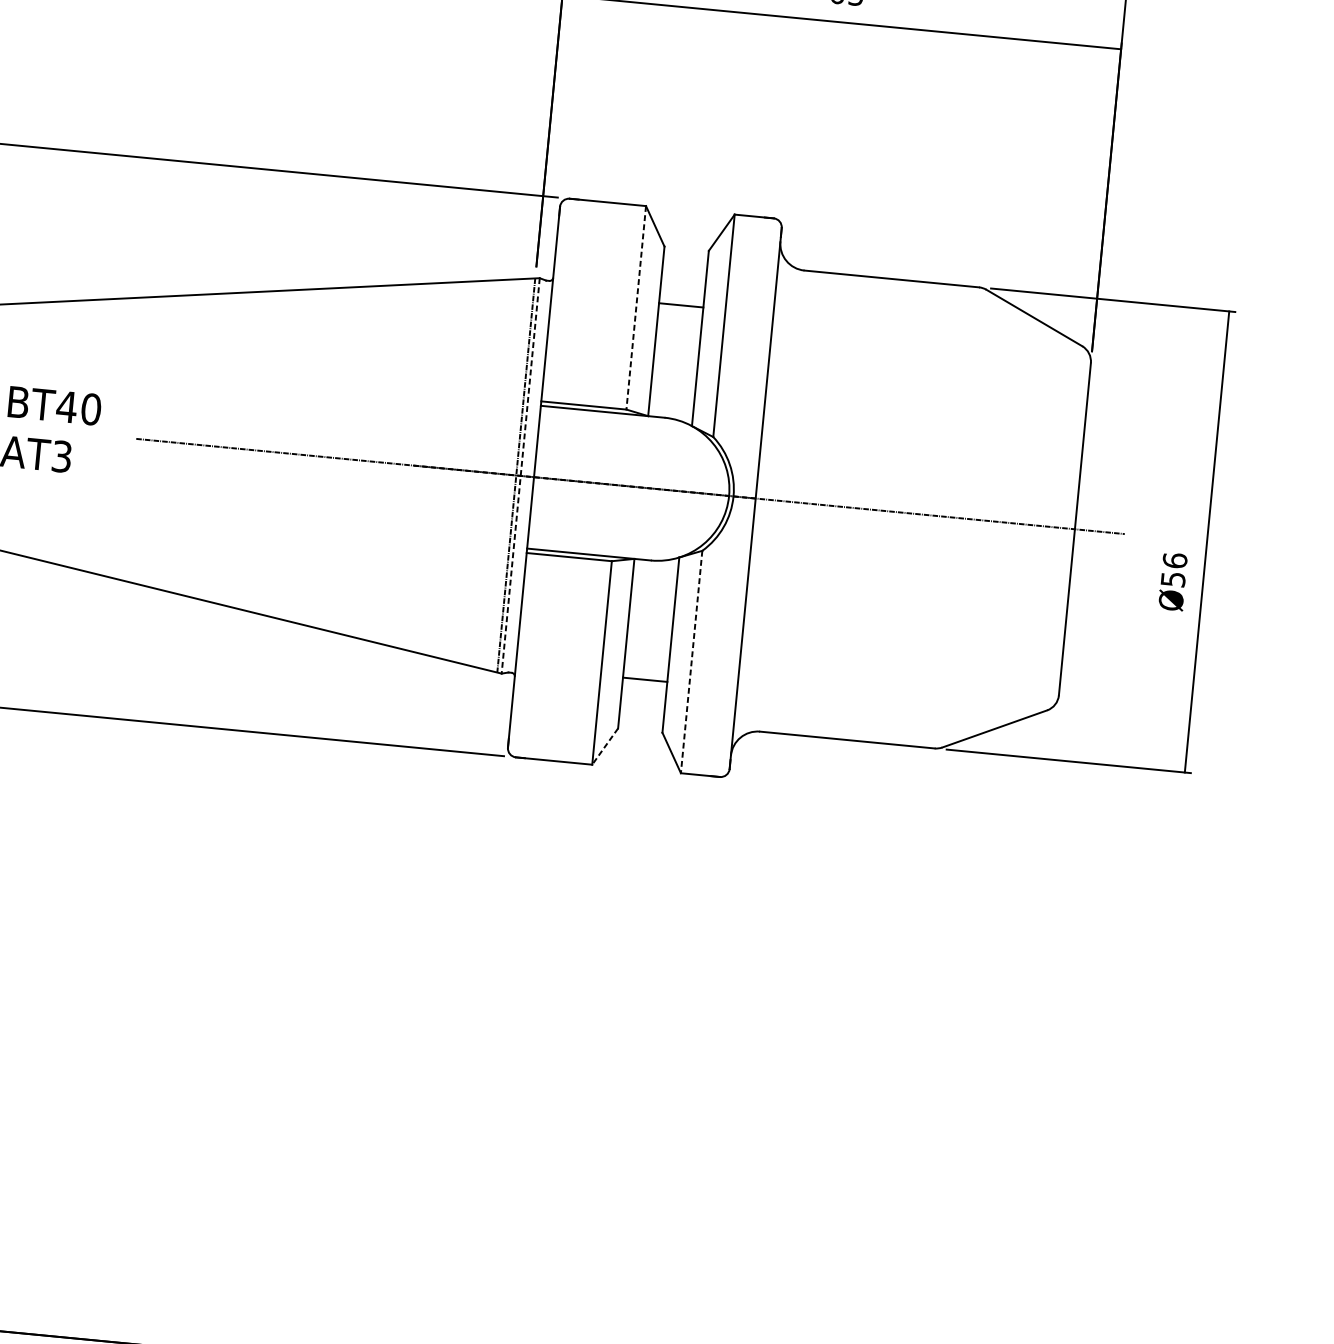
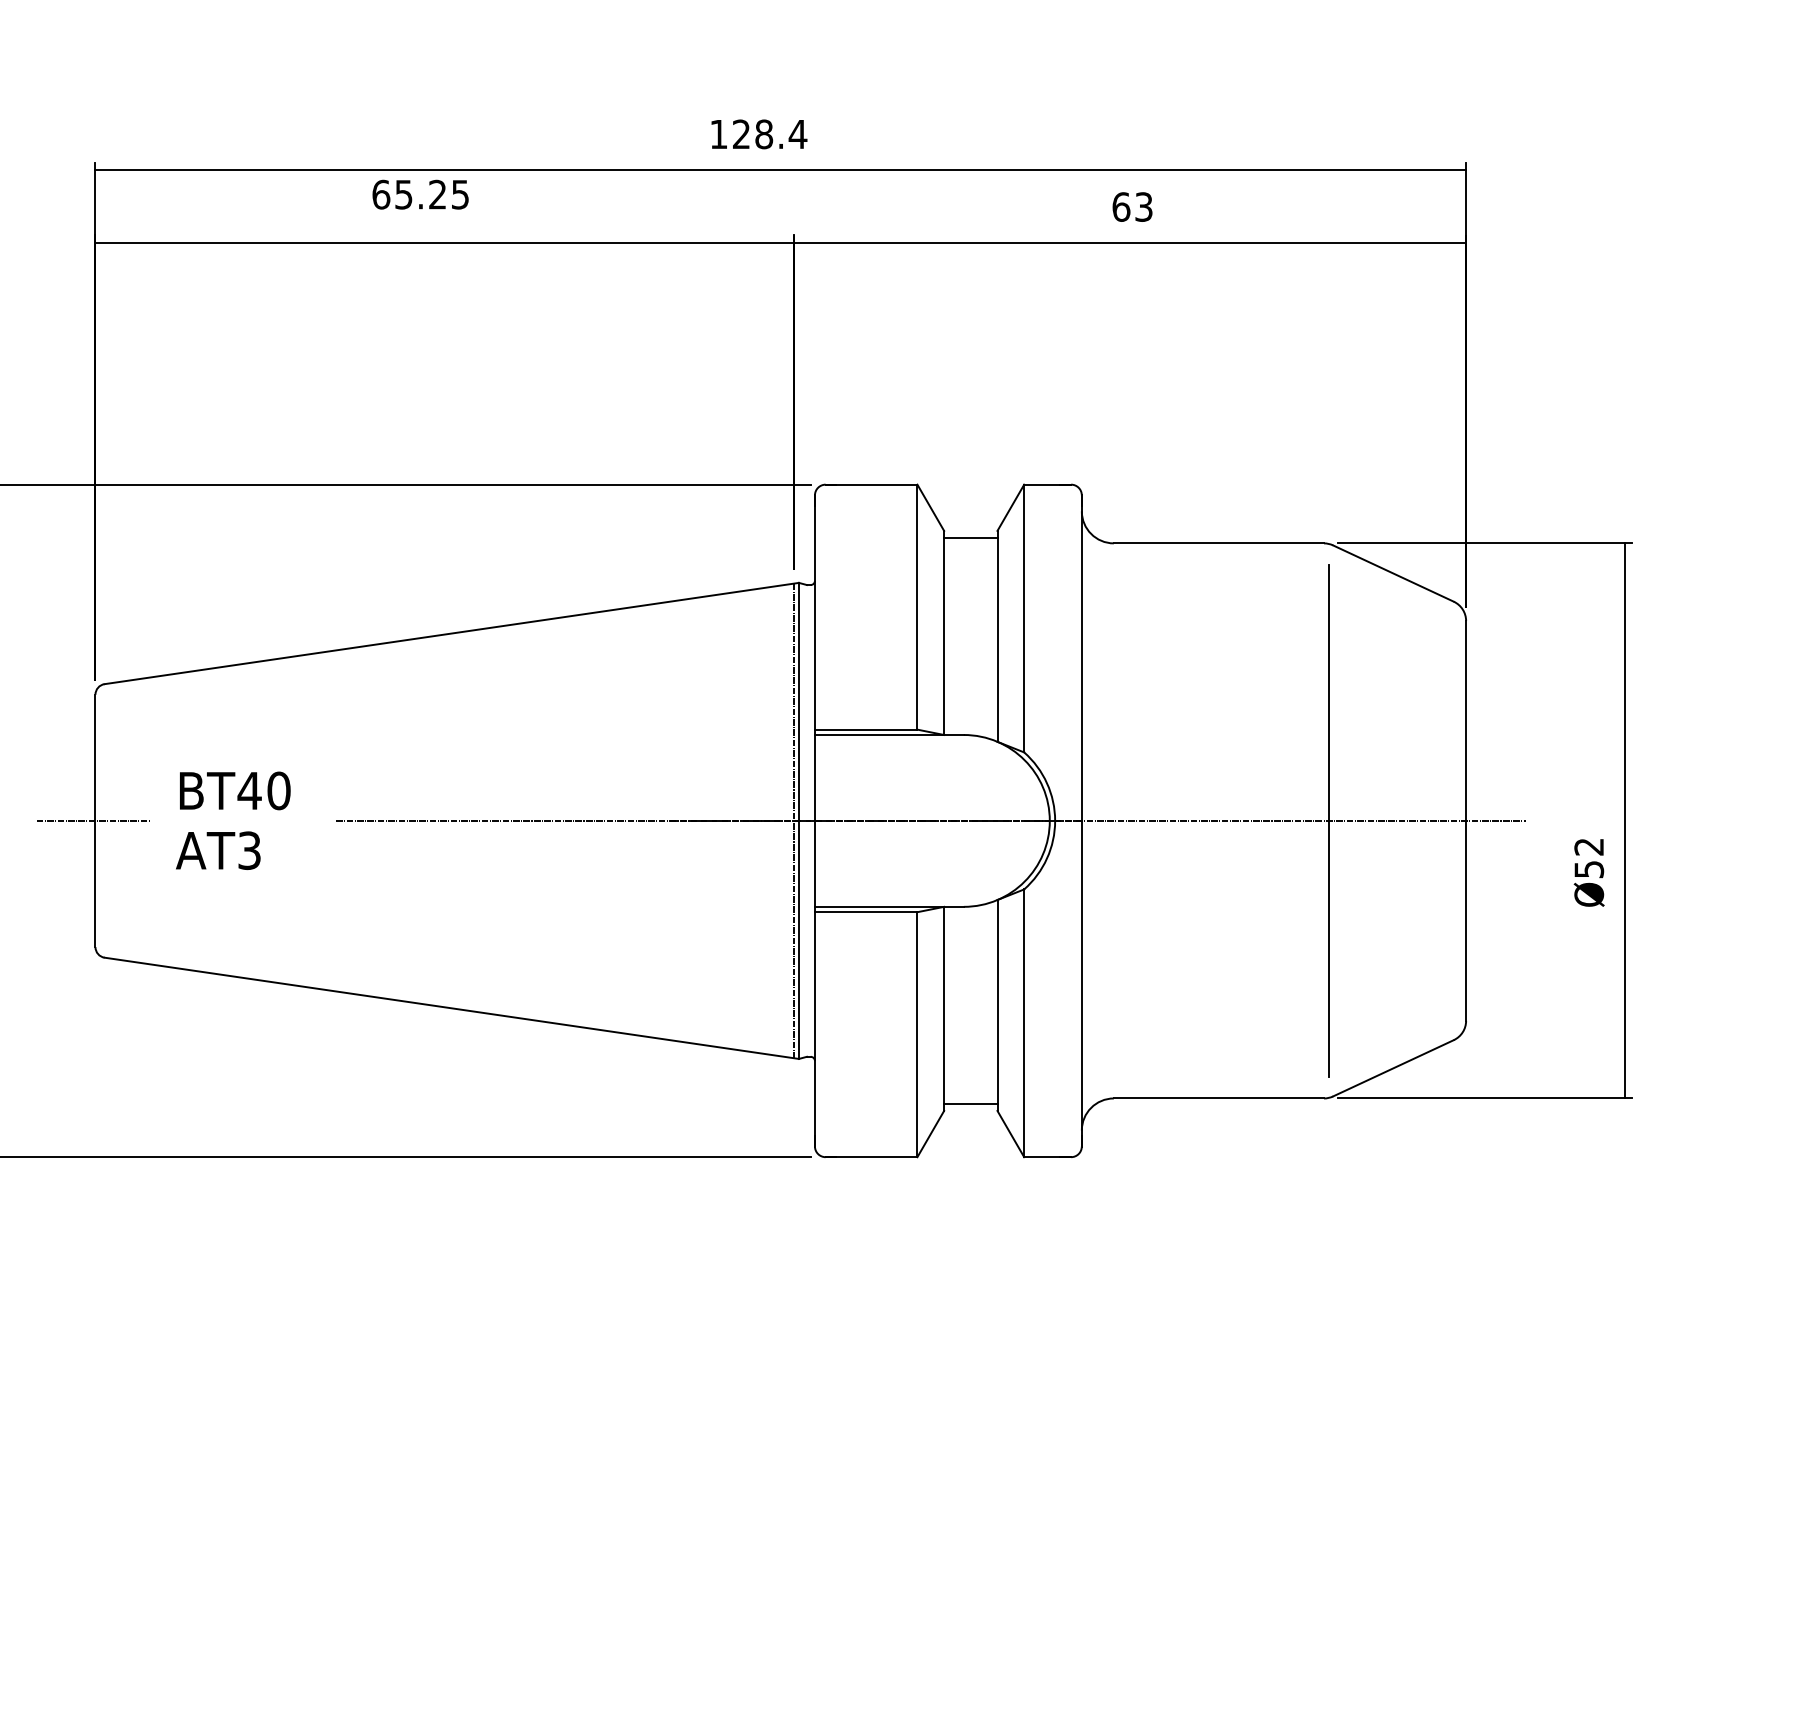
line: (680, 305) -> (970, 538), moved
line: (636, 308) -> (917, 607), dashed -> solid
line: (520, 476) -> (798, 821), dashed -> solid
line: (960, 517) -> (1328, 820), added
text: (1175, 560) -> (1589, 846), Ø56 -> Ø52
line: (691, 662) -> (1024, 1023), dashed -> solid
line: (644, 679) -> (970, 1103), moved
line: (604, 746) -> (930, 1134), dashed -> solid

